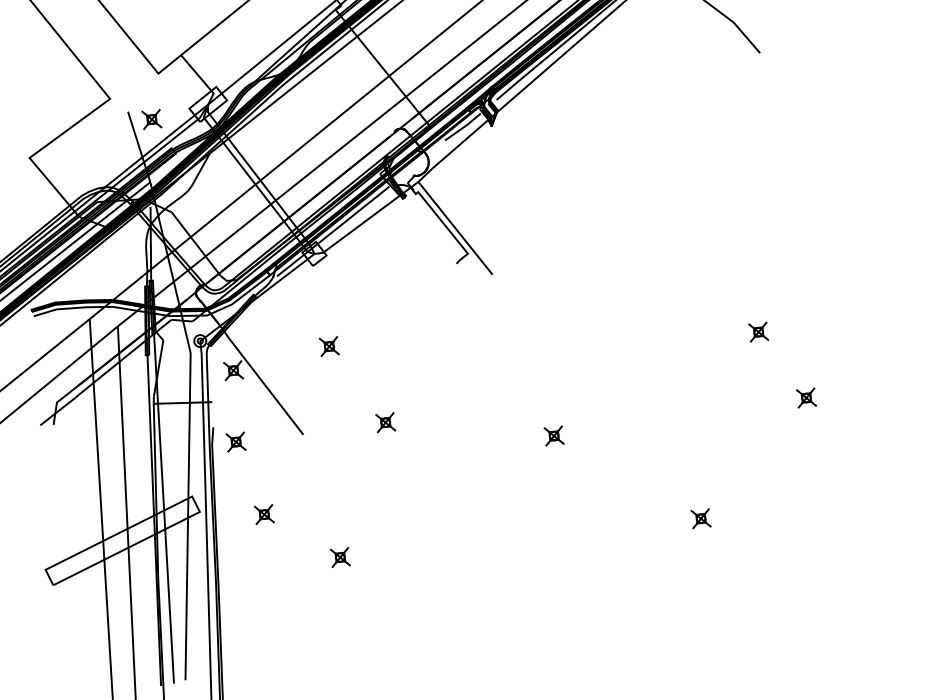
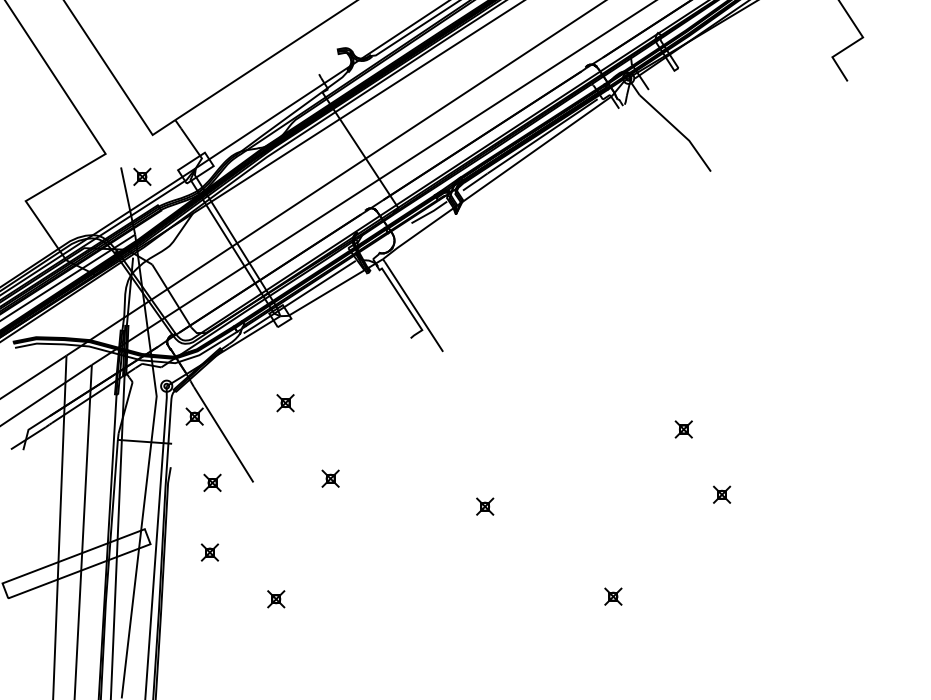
part: (236, 441) -> (212, 482), moved

